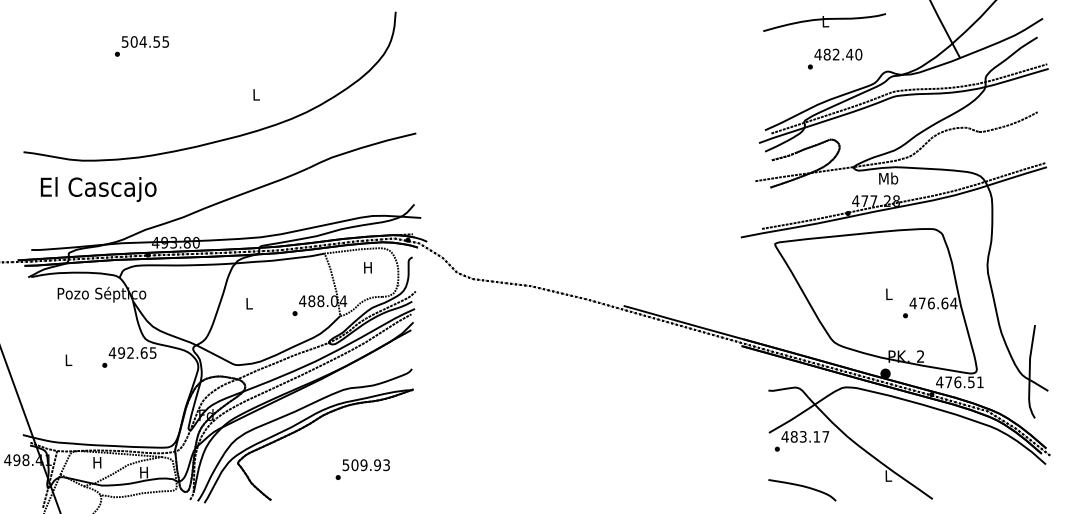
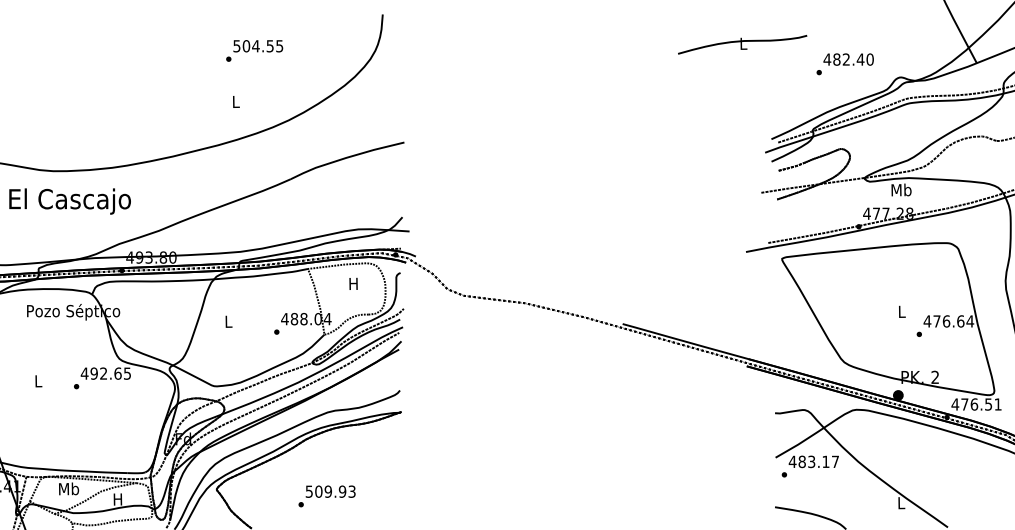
part: (824, 22) -> (742, 44), moved
text: (141, 46) -> (254, 51), moved
text: (97, 462) -> (68, 488), H -> Mb
text: (362, 469) -> (326, 496), moved

